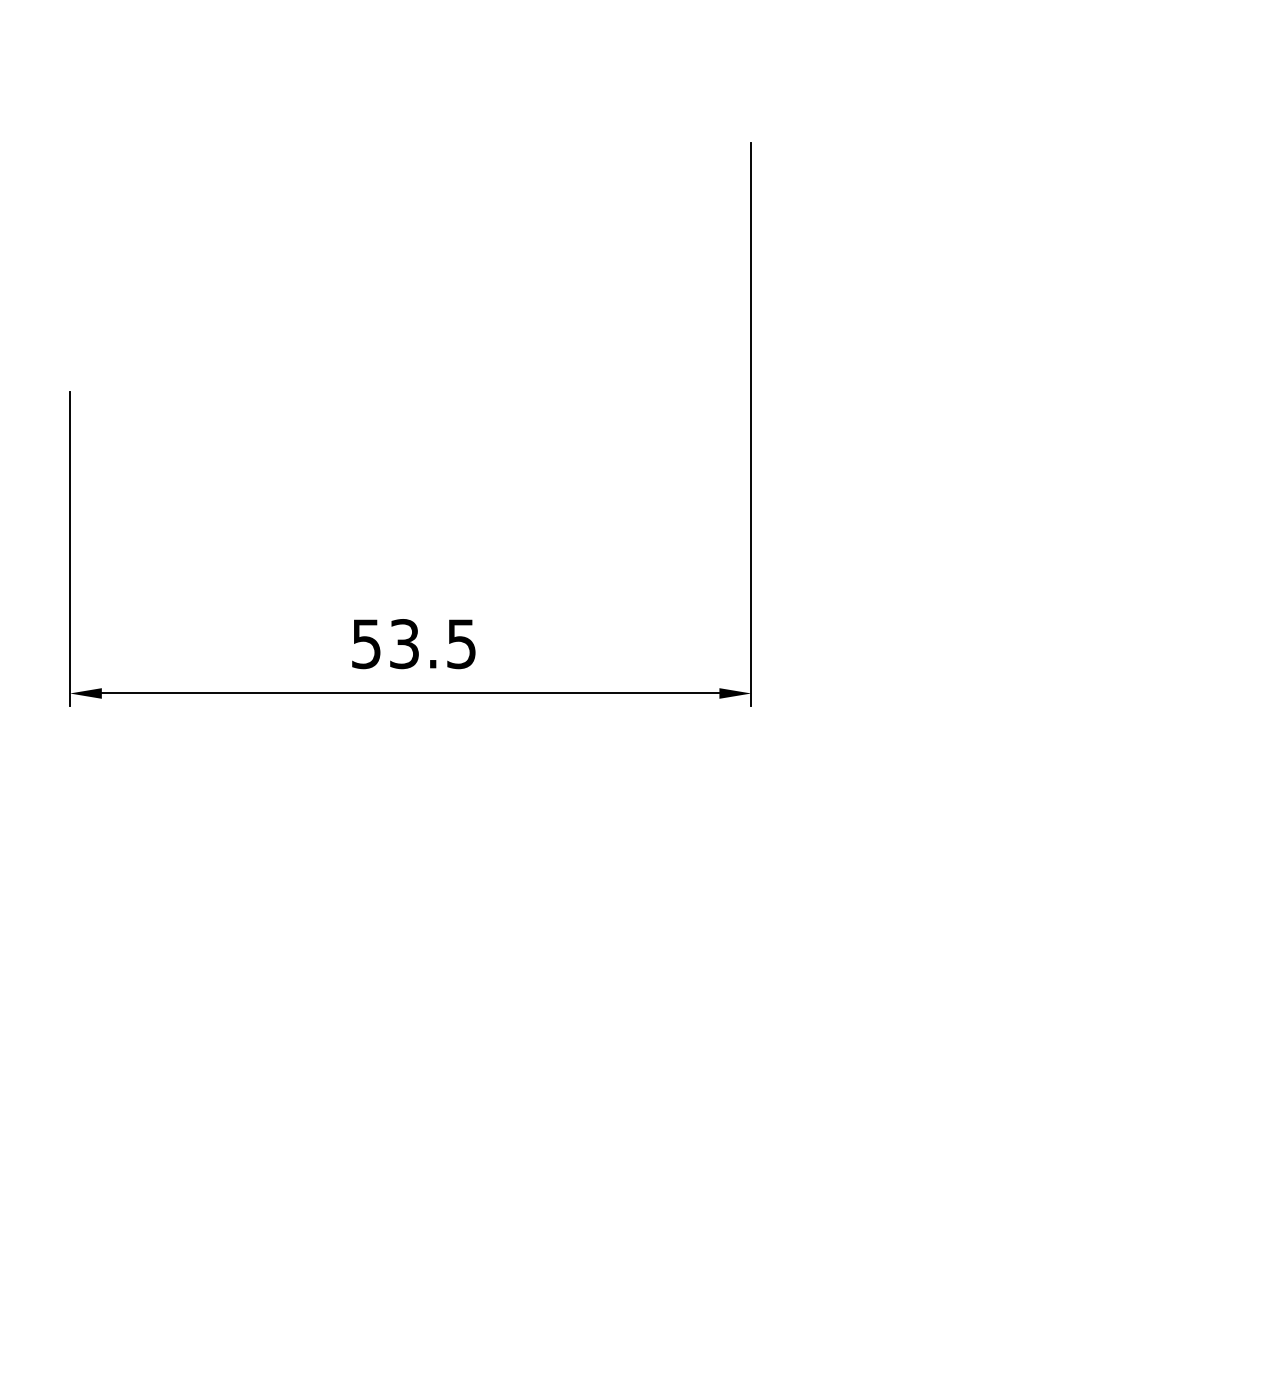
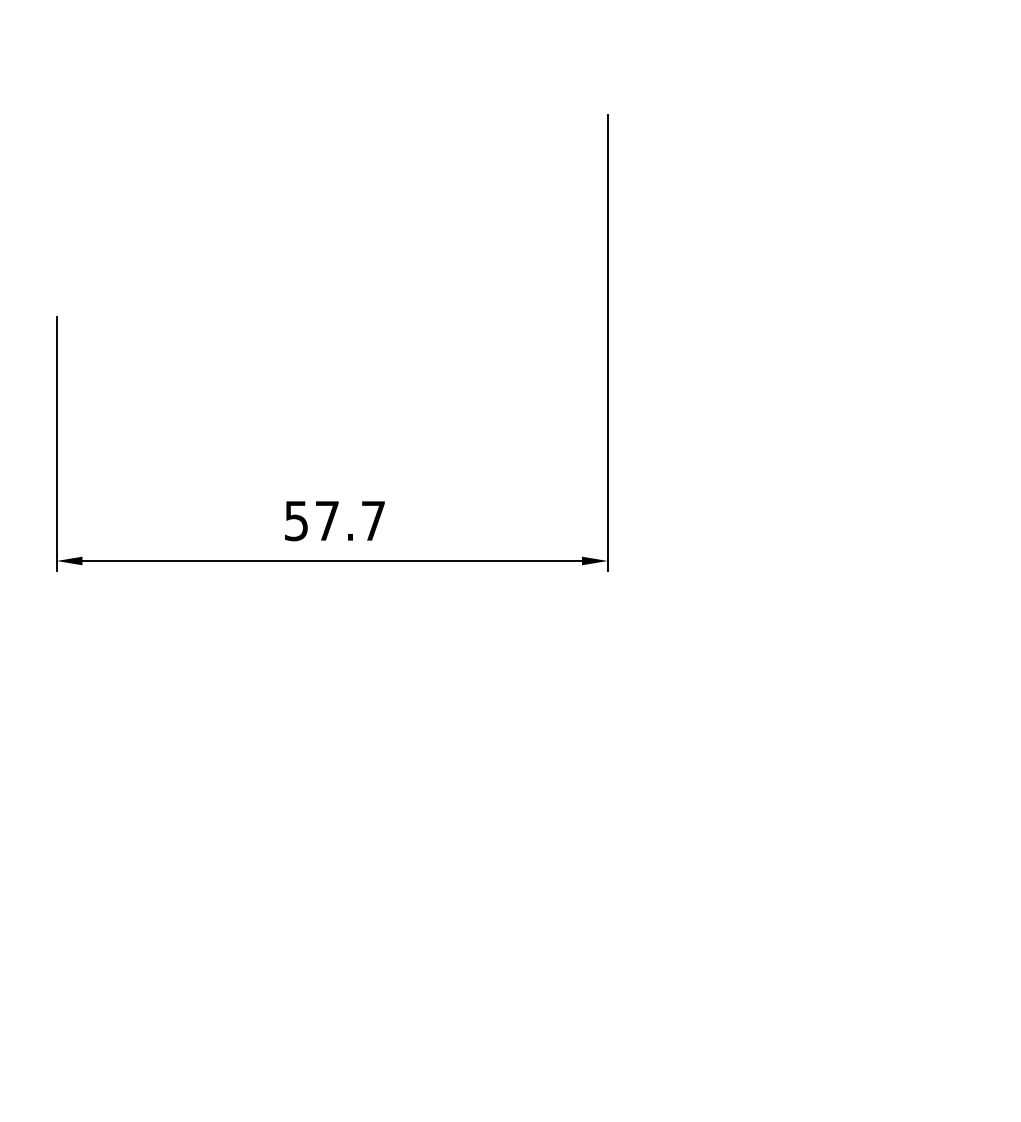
text: (432, 644) -> (349, 521), 53.5 -> 57.7

